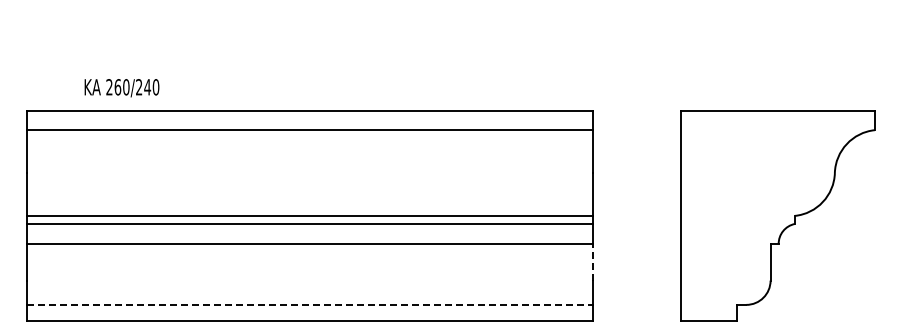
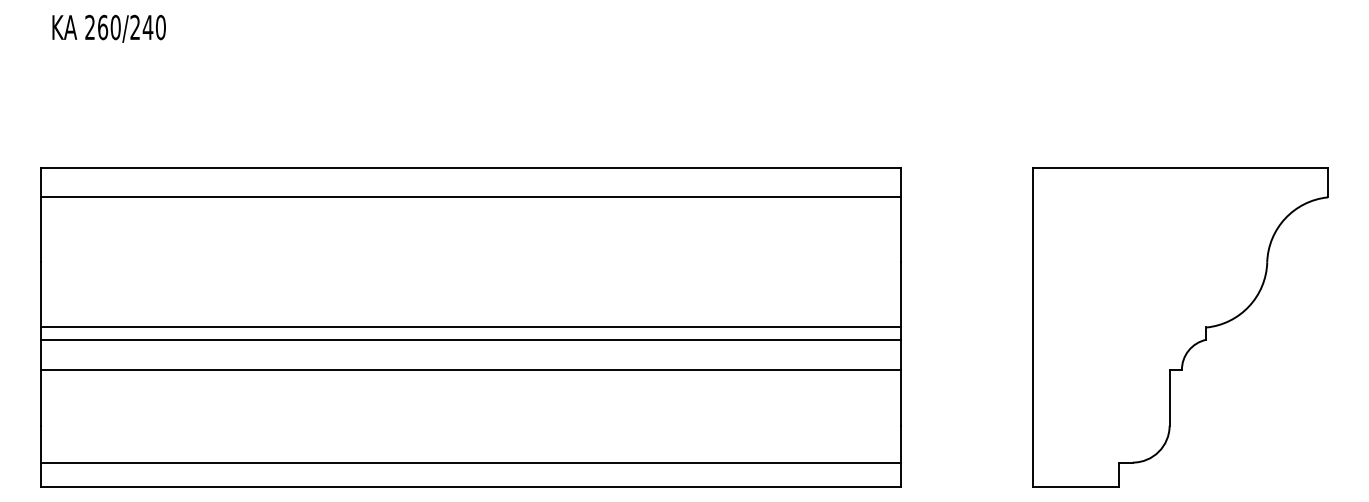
text: (121, 88) -> (108, 29), moved
line: (593, 261) -> (900, 396), dashed -> solid
line: (310, 304) -> (471, 462), dashed -> solid

